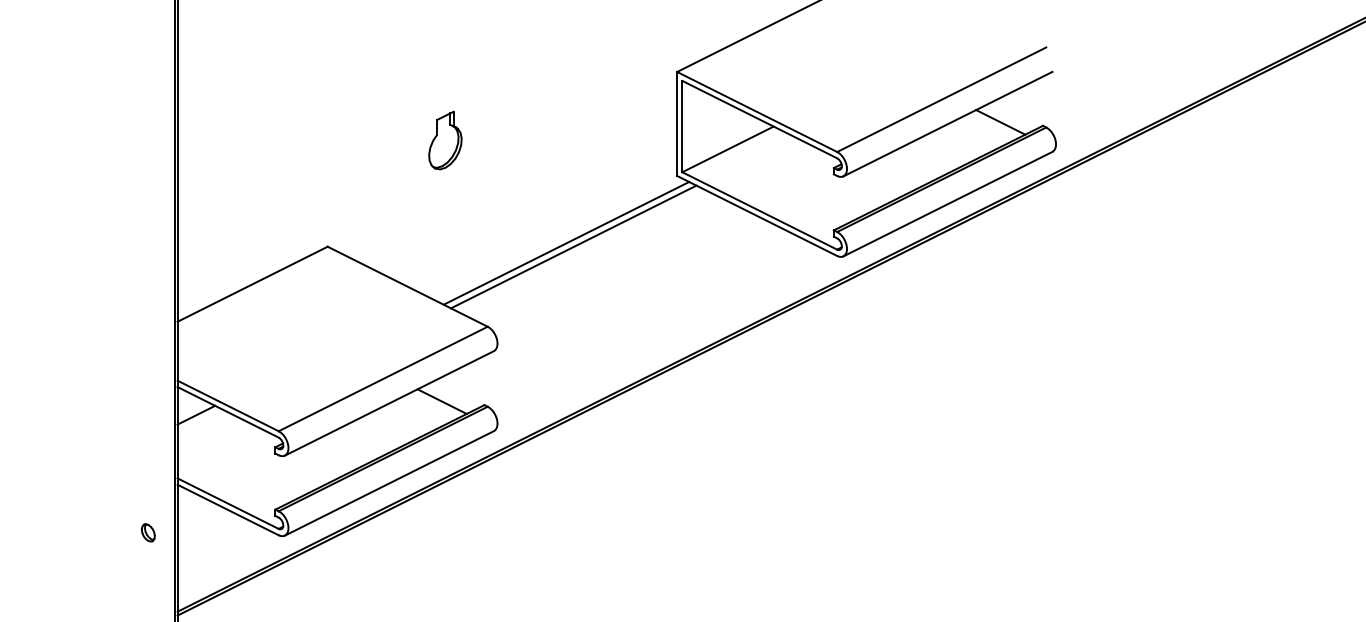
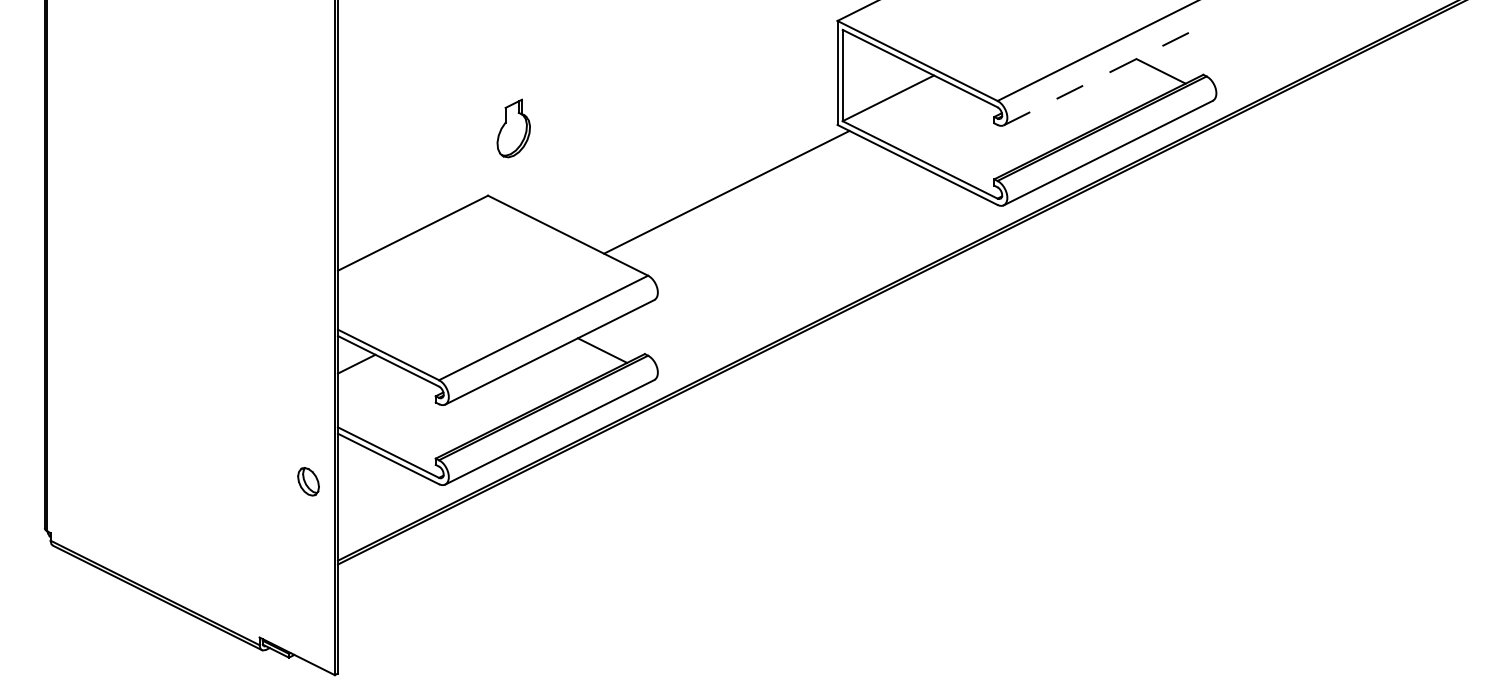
line: (948, 124) -> (1108, 73), solid -> dashed
part: (445, 140) -> (513, 128), moved
line: (573, 246) -> (733, 195), removed
part: (148, 532) -> (308, 481), size x1.6

